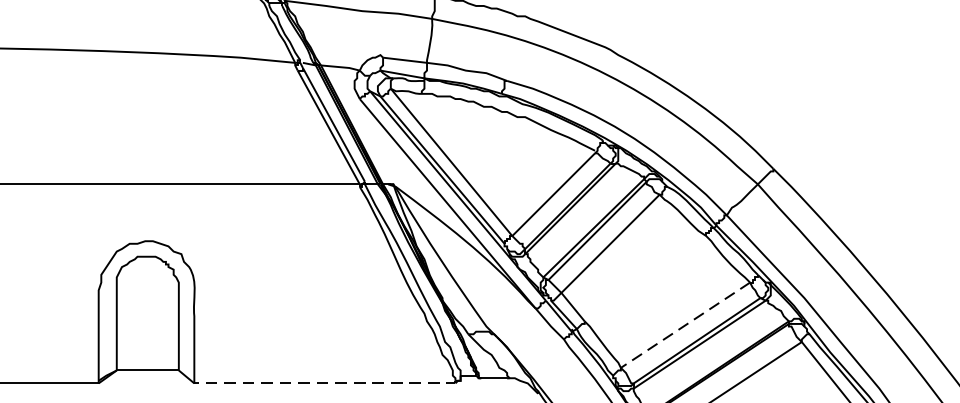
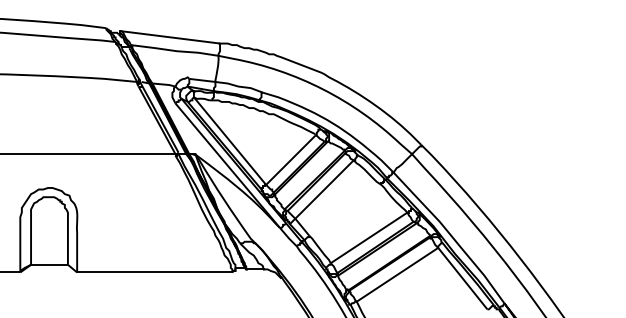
line: (684, 326) -> (368, 238), dashed -> solid
line: (326, 383) -> (155, 272), dashed -> solid

